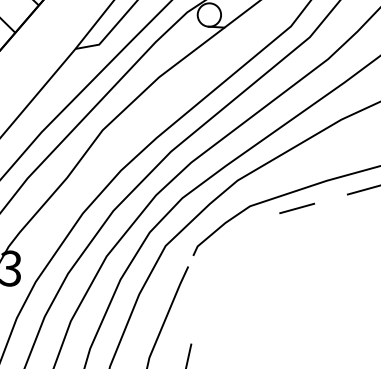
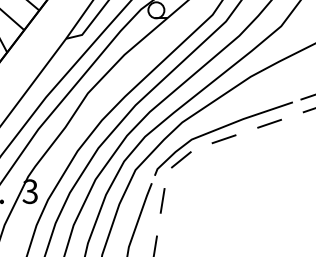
line: (233, 234) -> (181, 159), added
line: (202, 292) -> (162, 200), added

